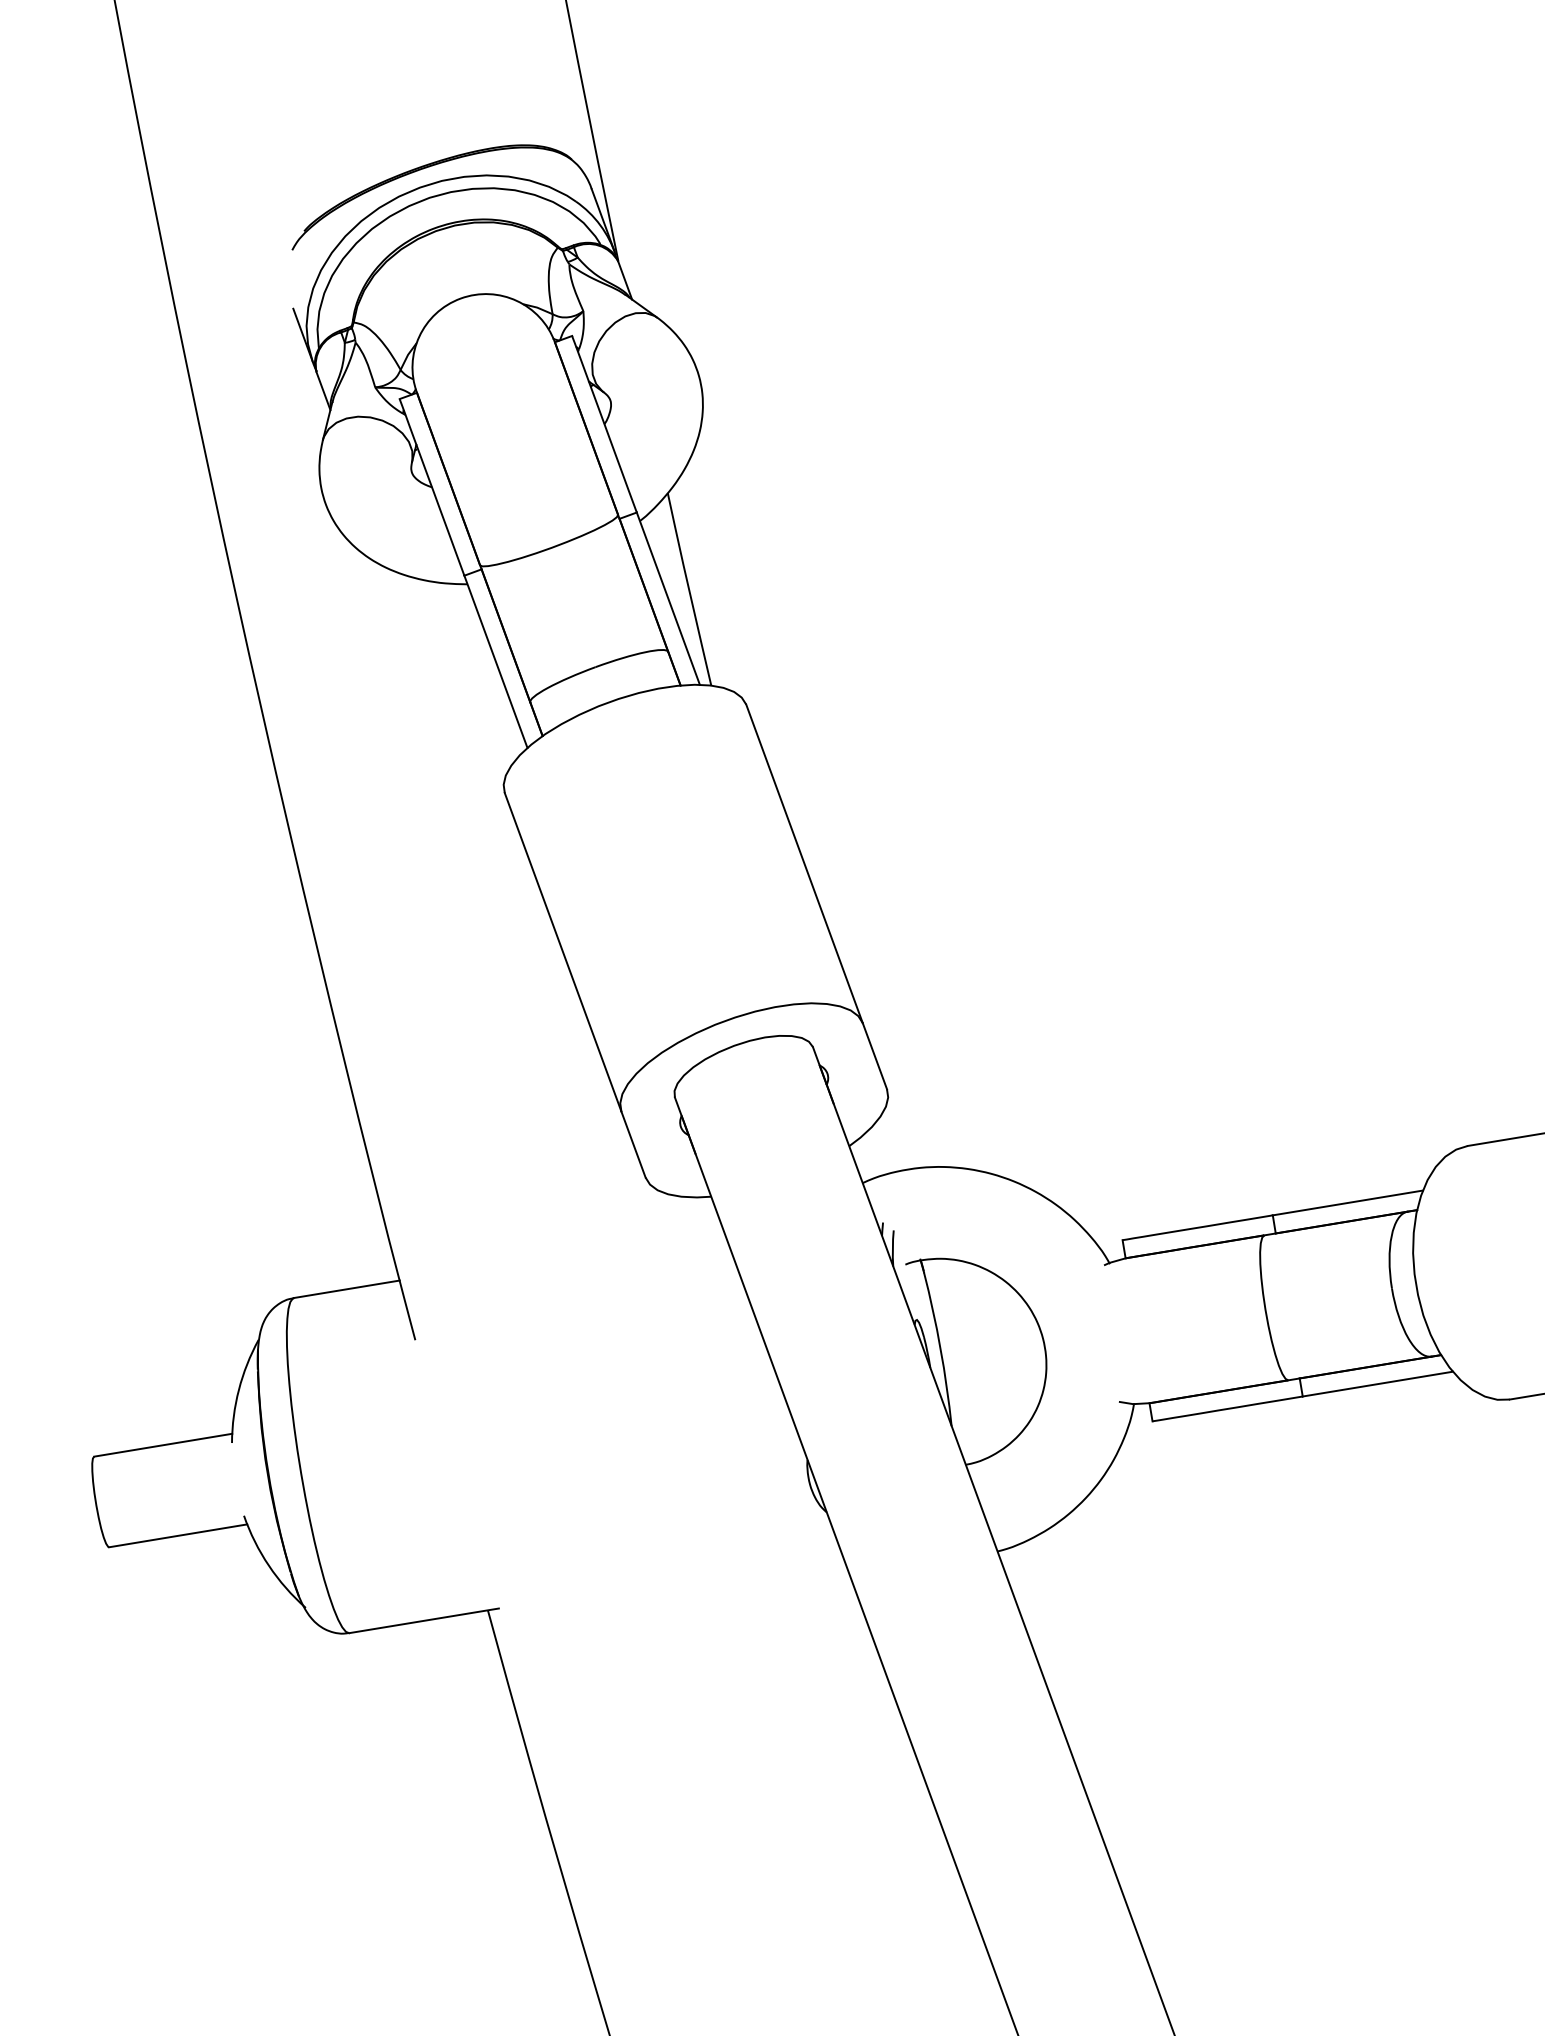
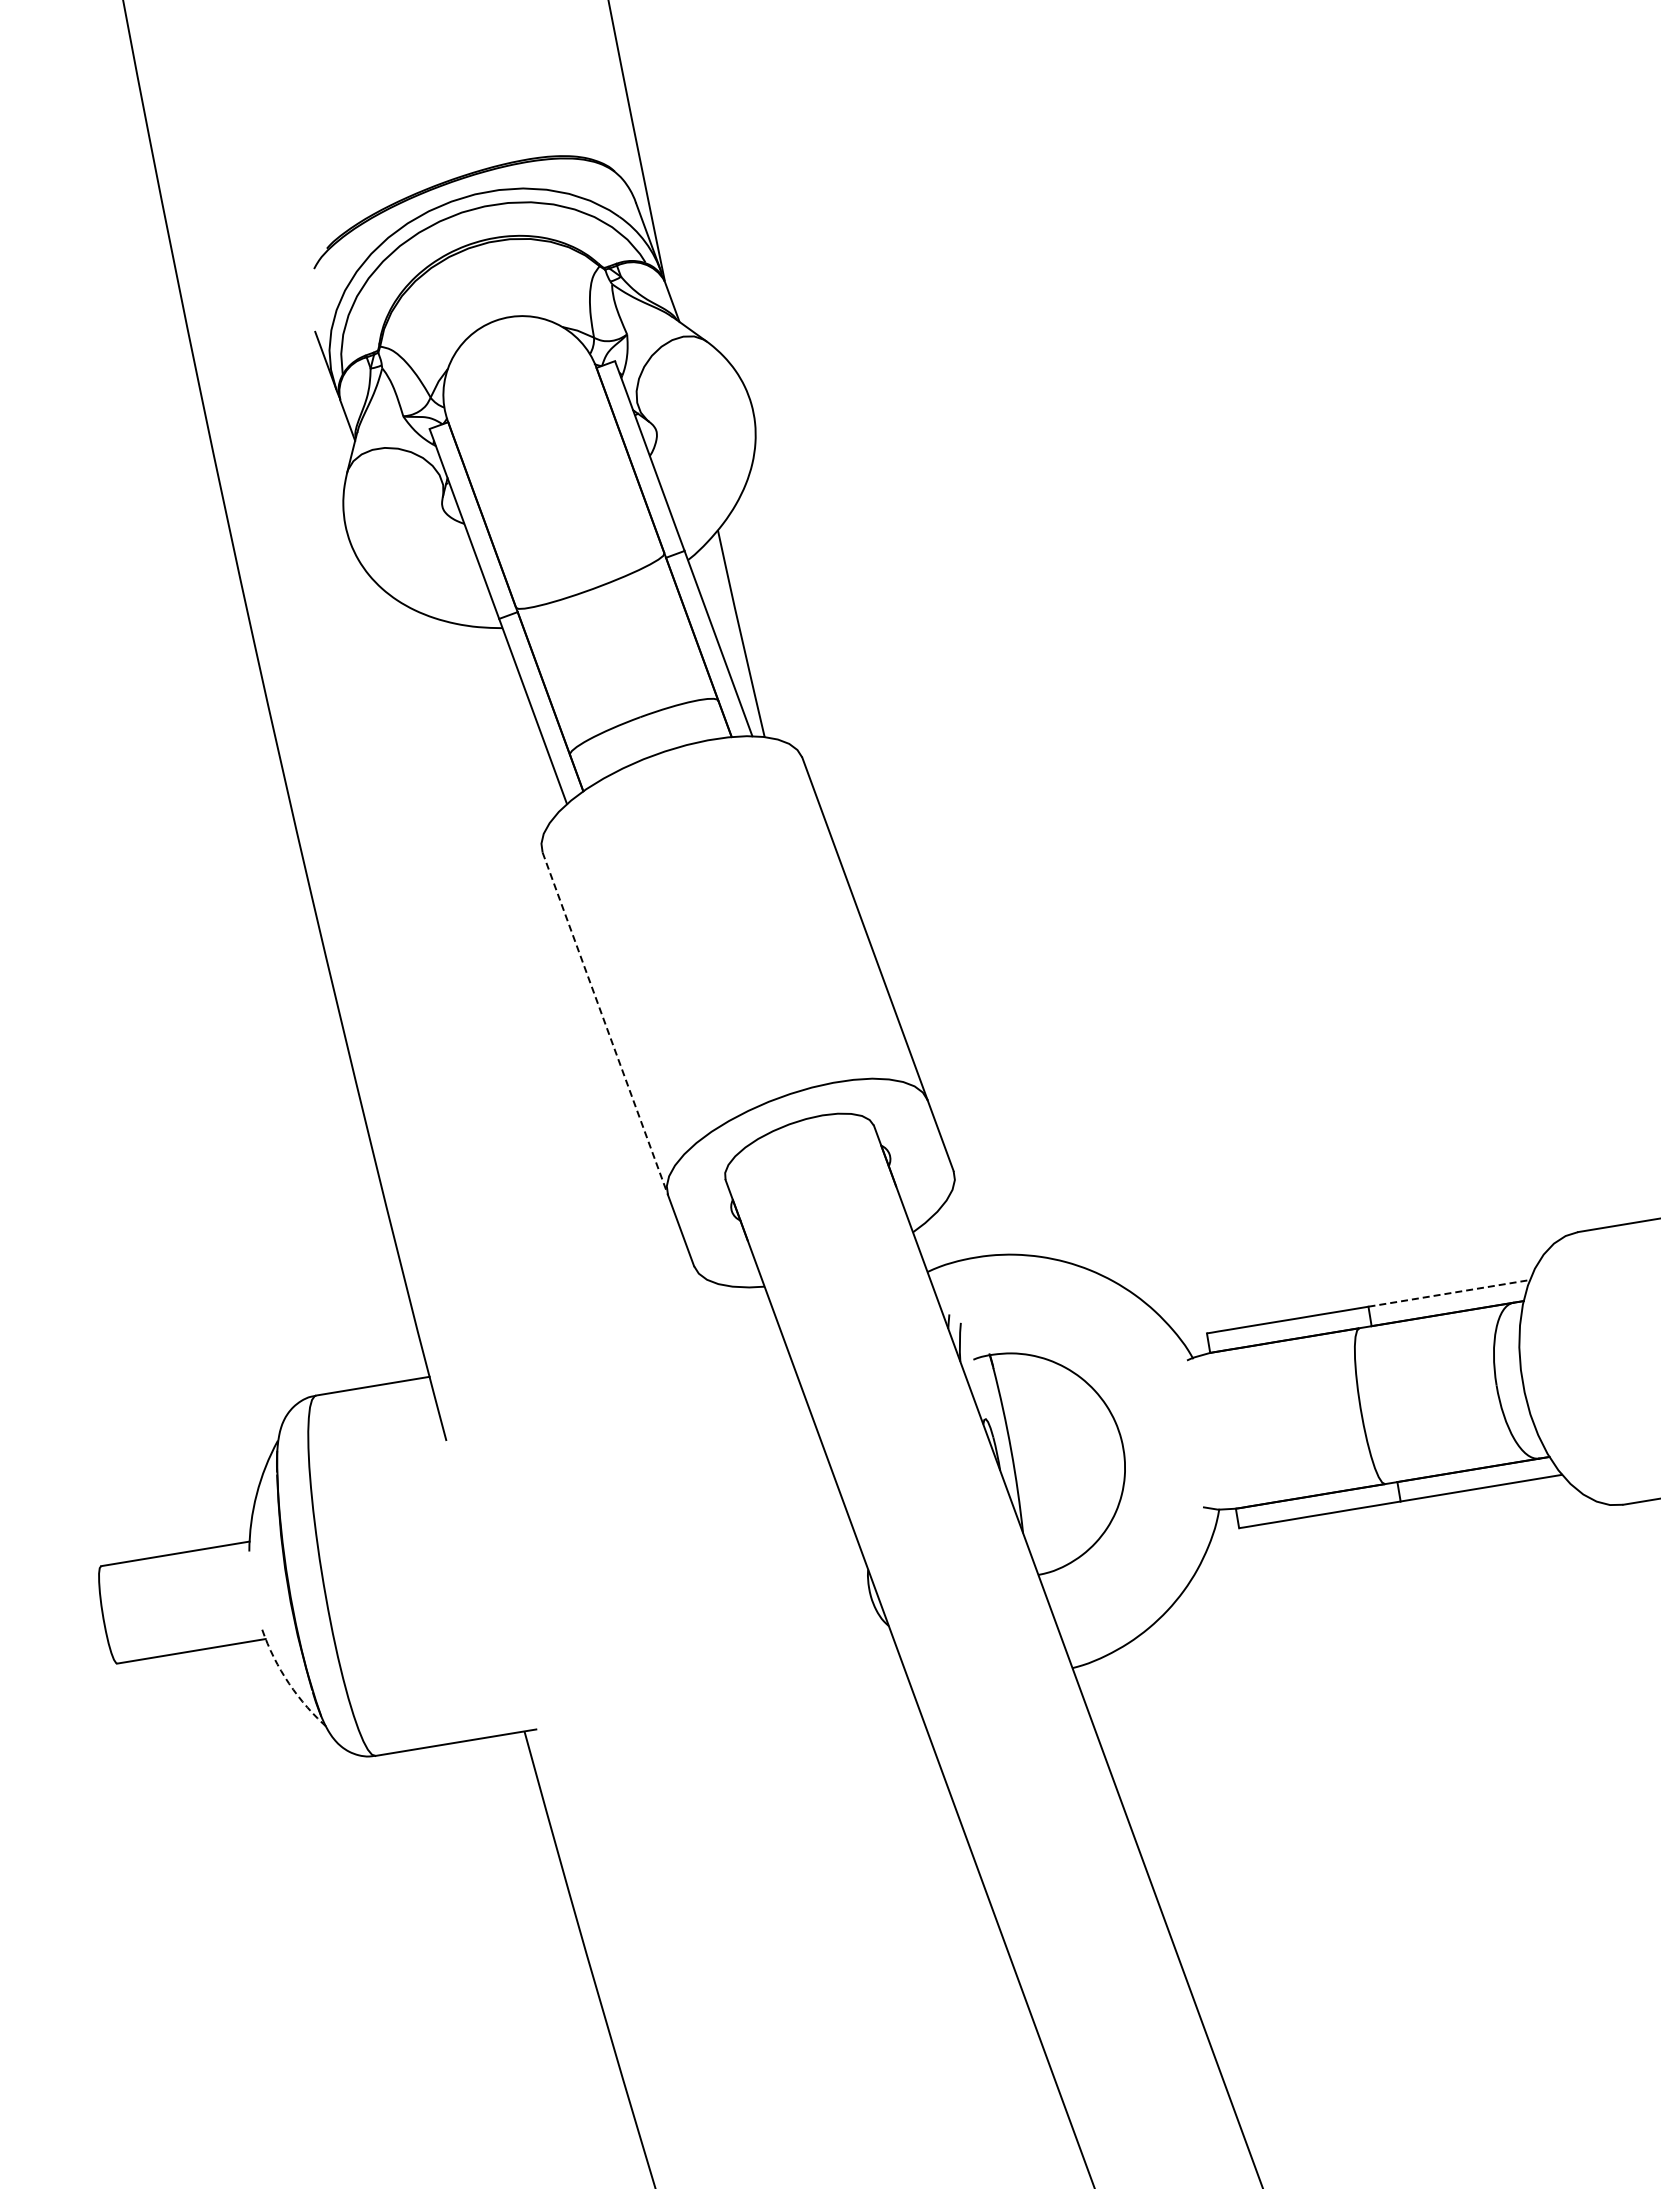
line: (563, 952) -> (605, 1024), solid -> dashed
line: (1348, 1203) -> (1449, 1293), solid -> dashed
arc: (269, 1565) -> (289, 1683), solid -> dashed

